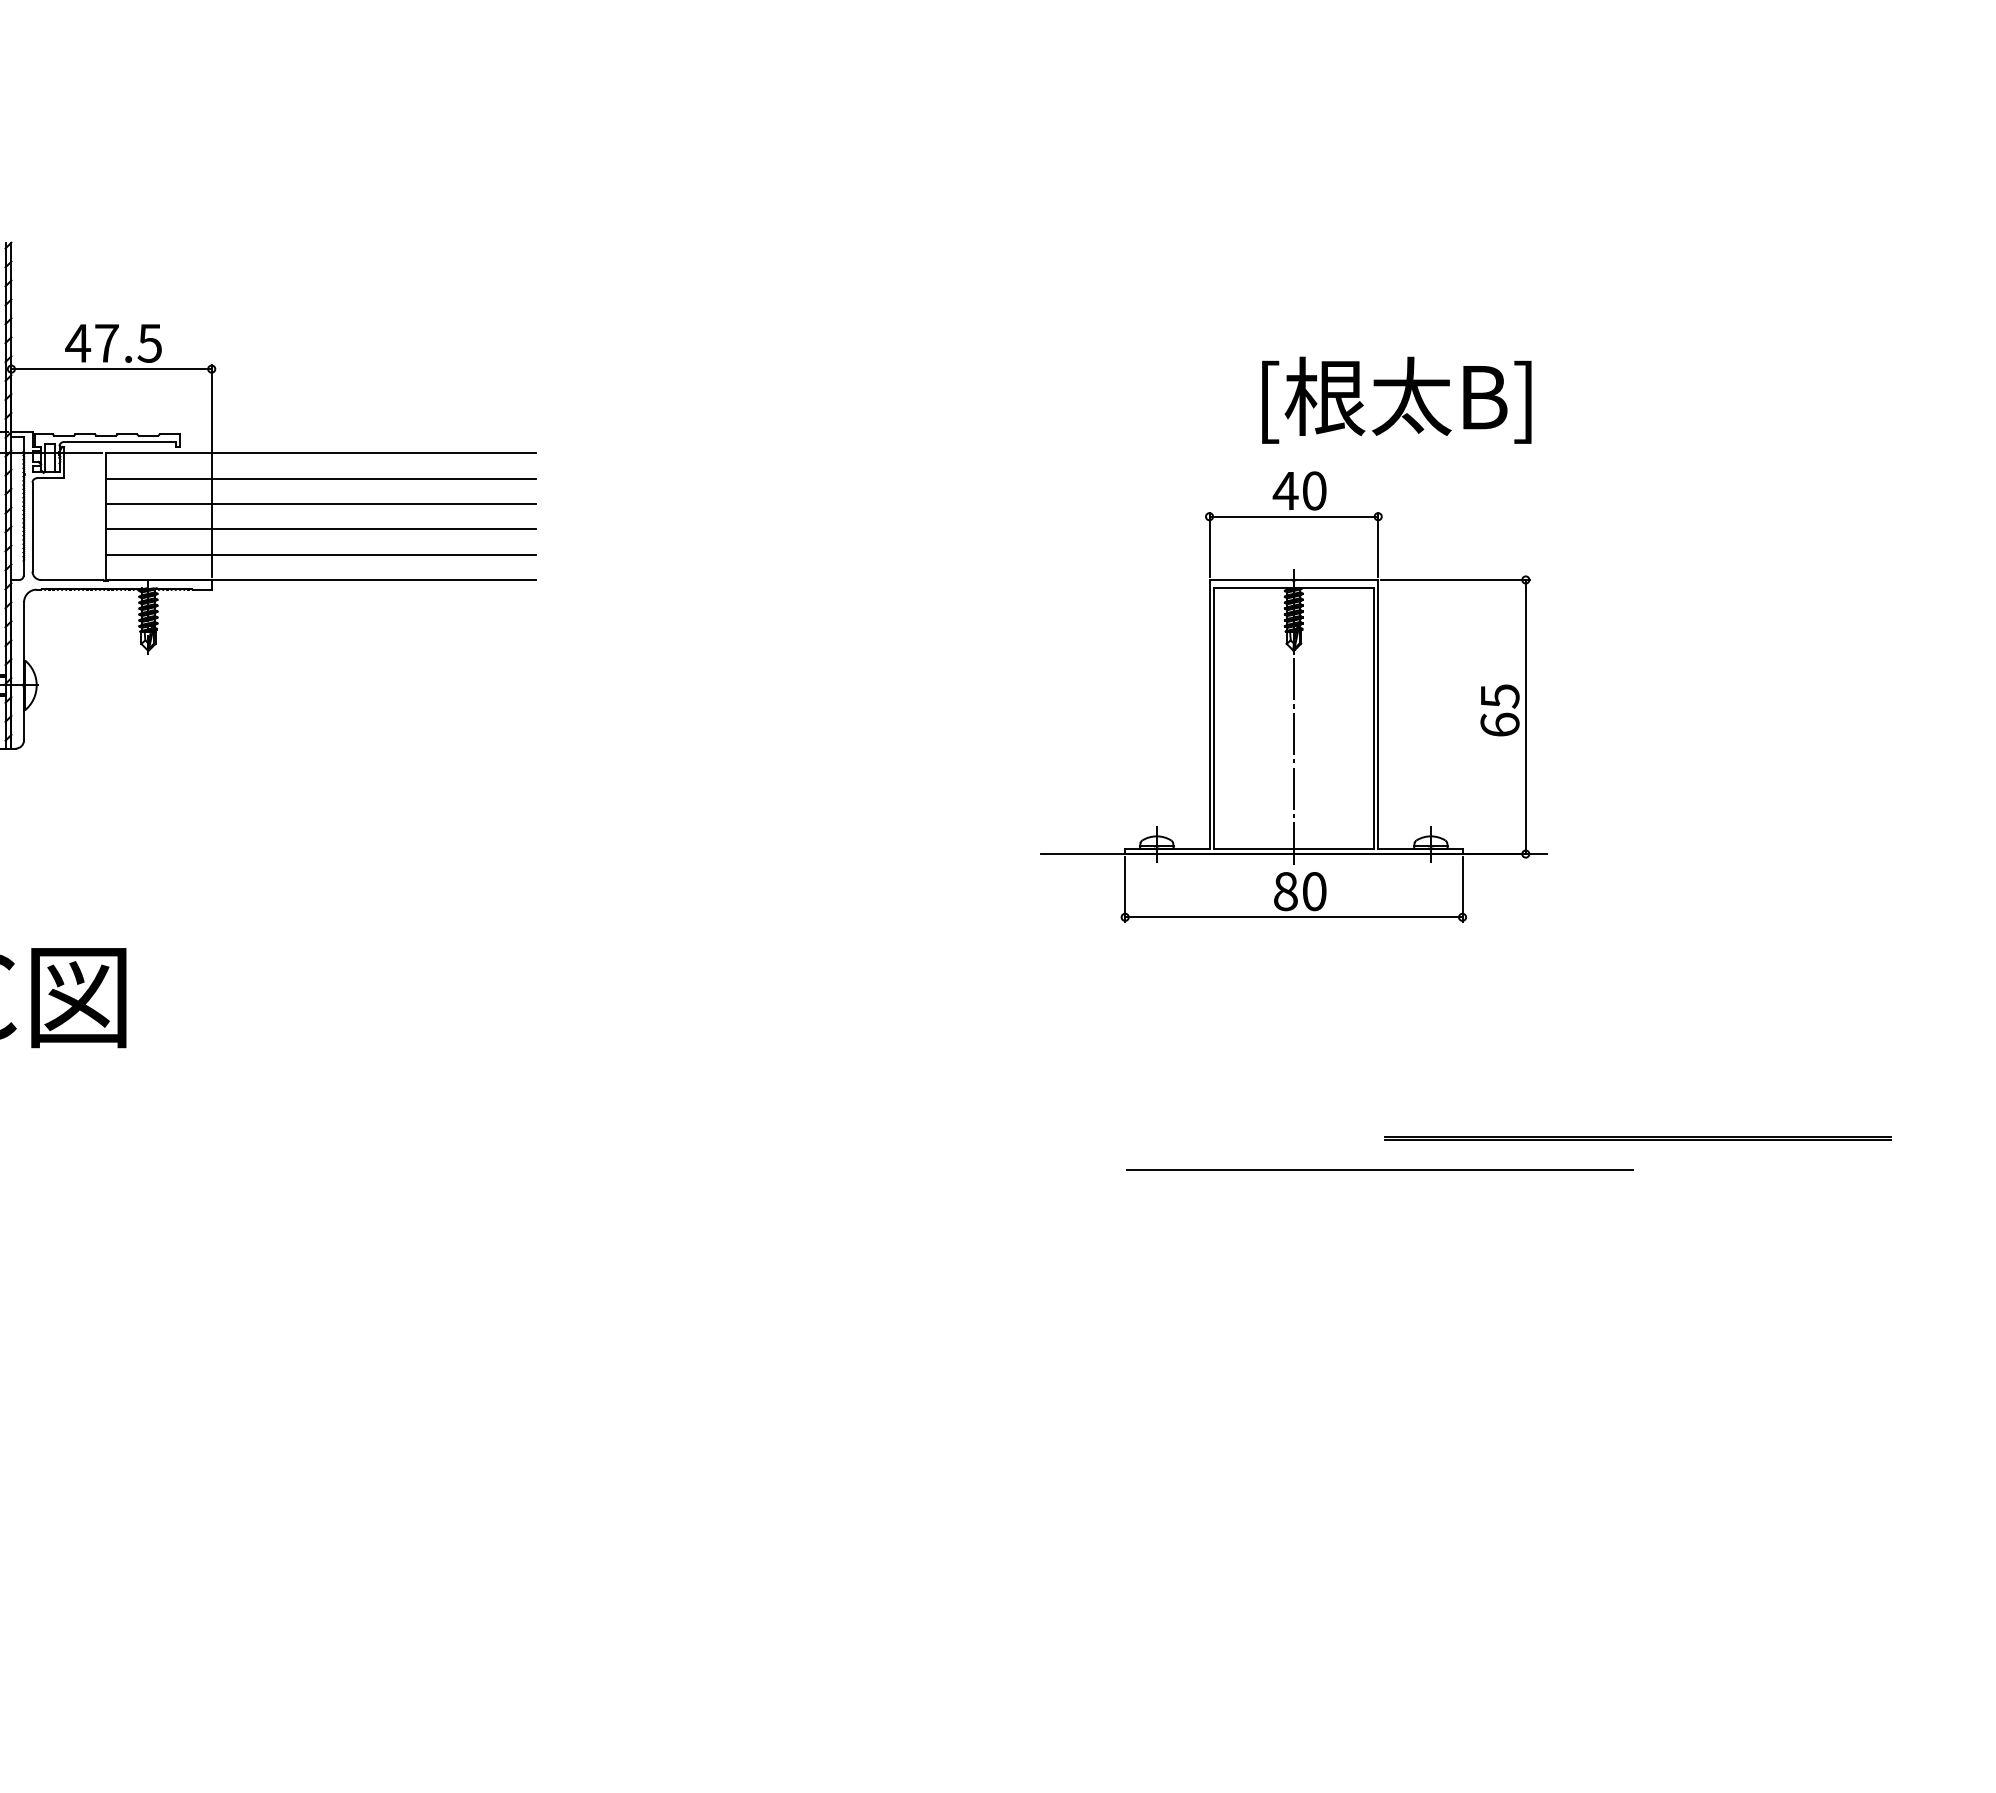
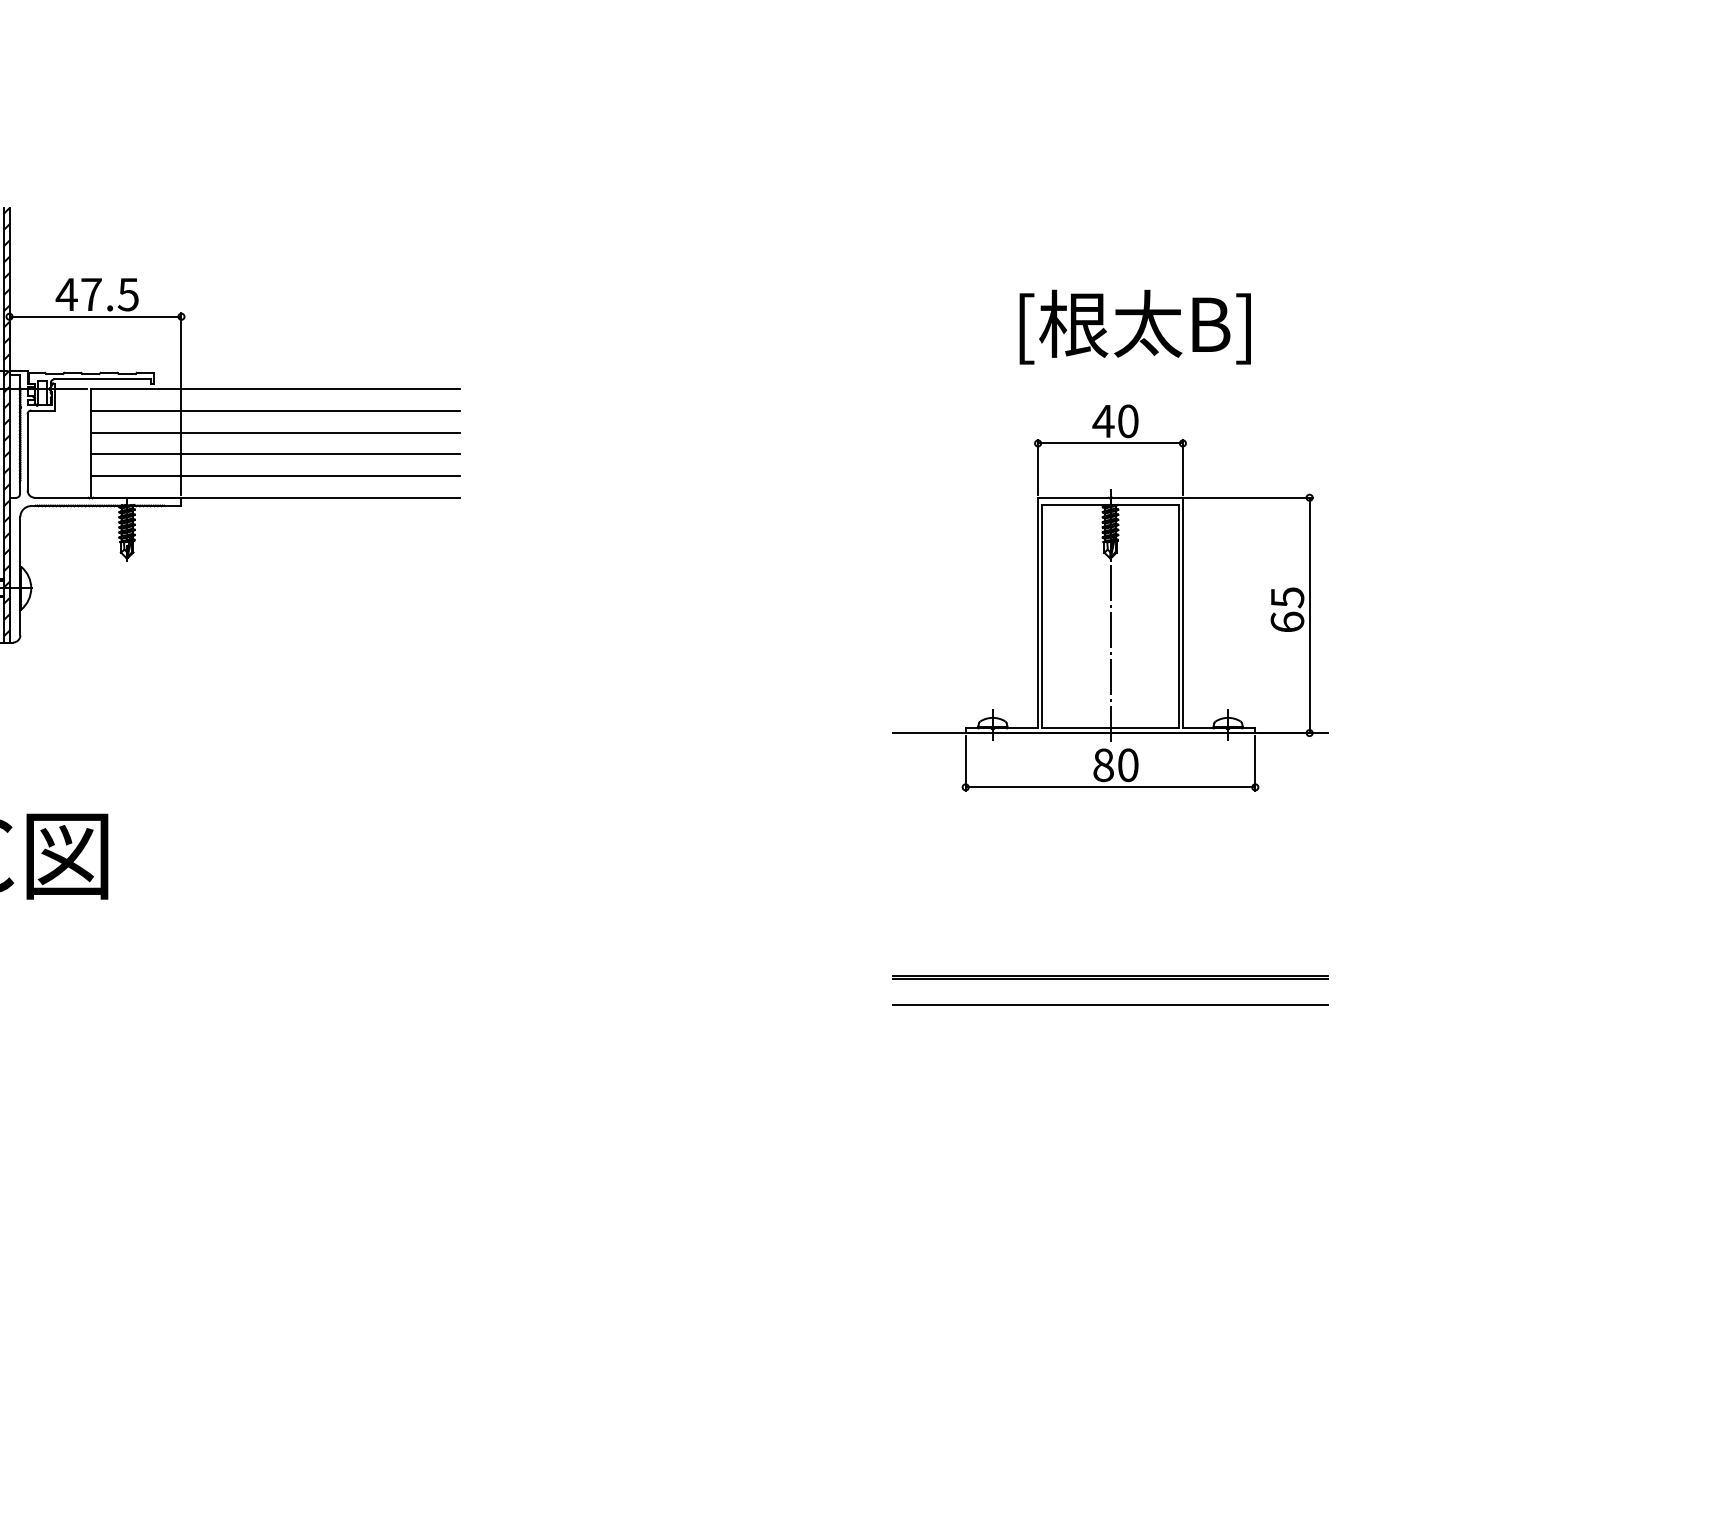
text: (1396, 399) -> (1135, 326), moved
line: (1637, 1137) -> (1110, 976), moved
line: (1379, 1169) -> (1110, 1003), moved

